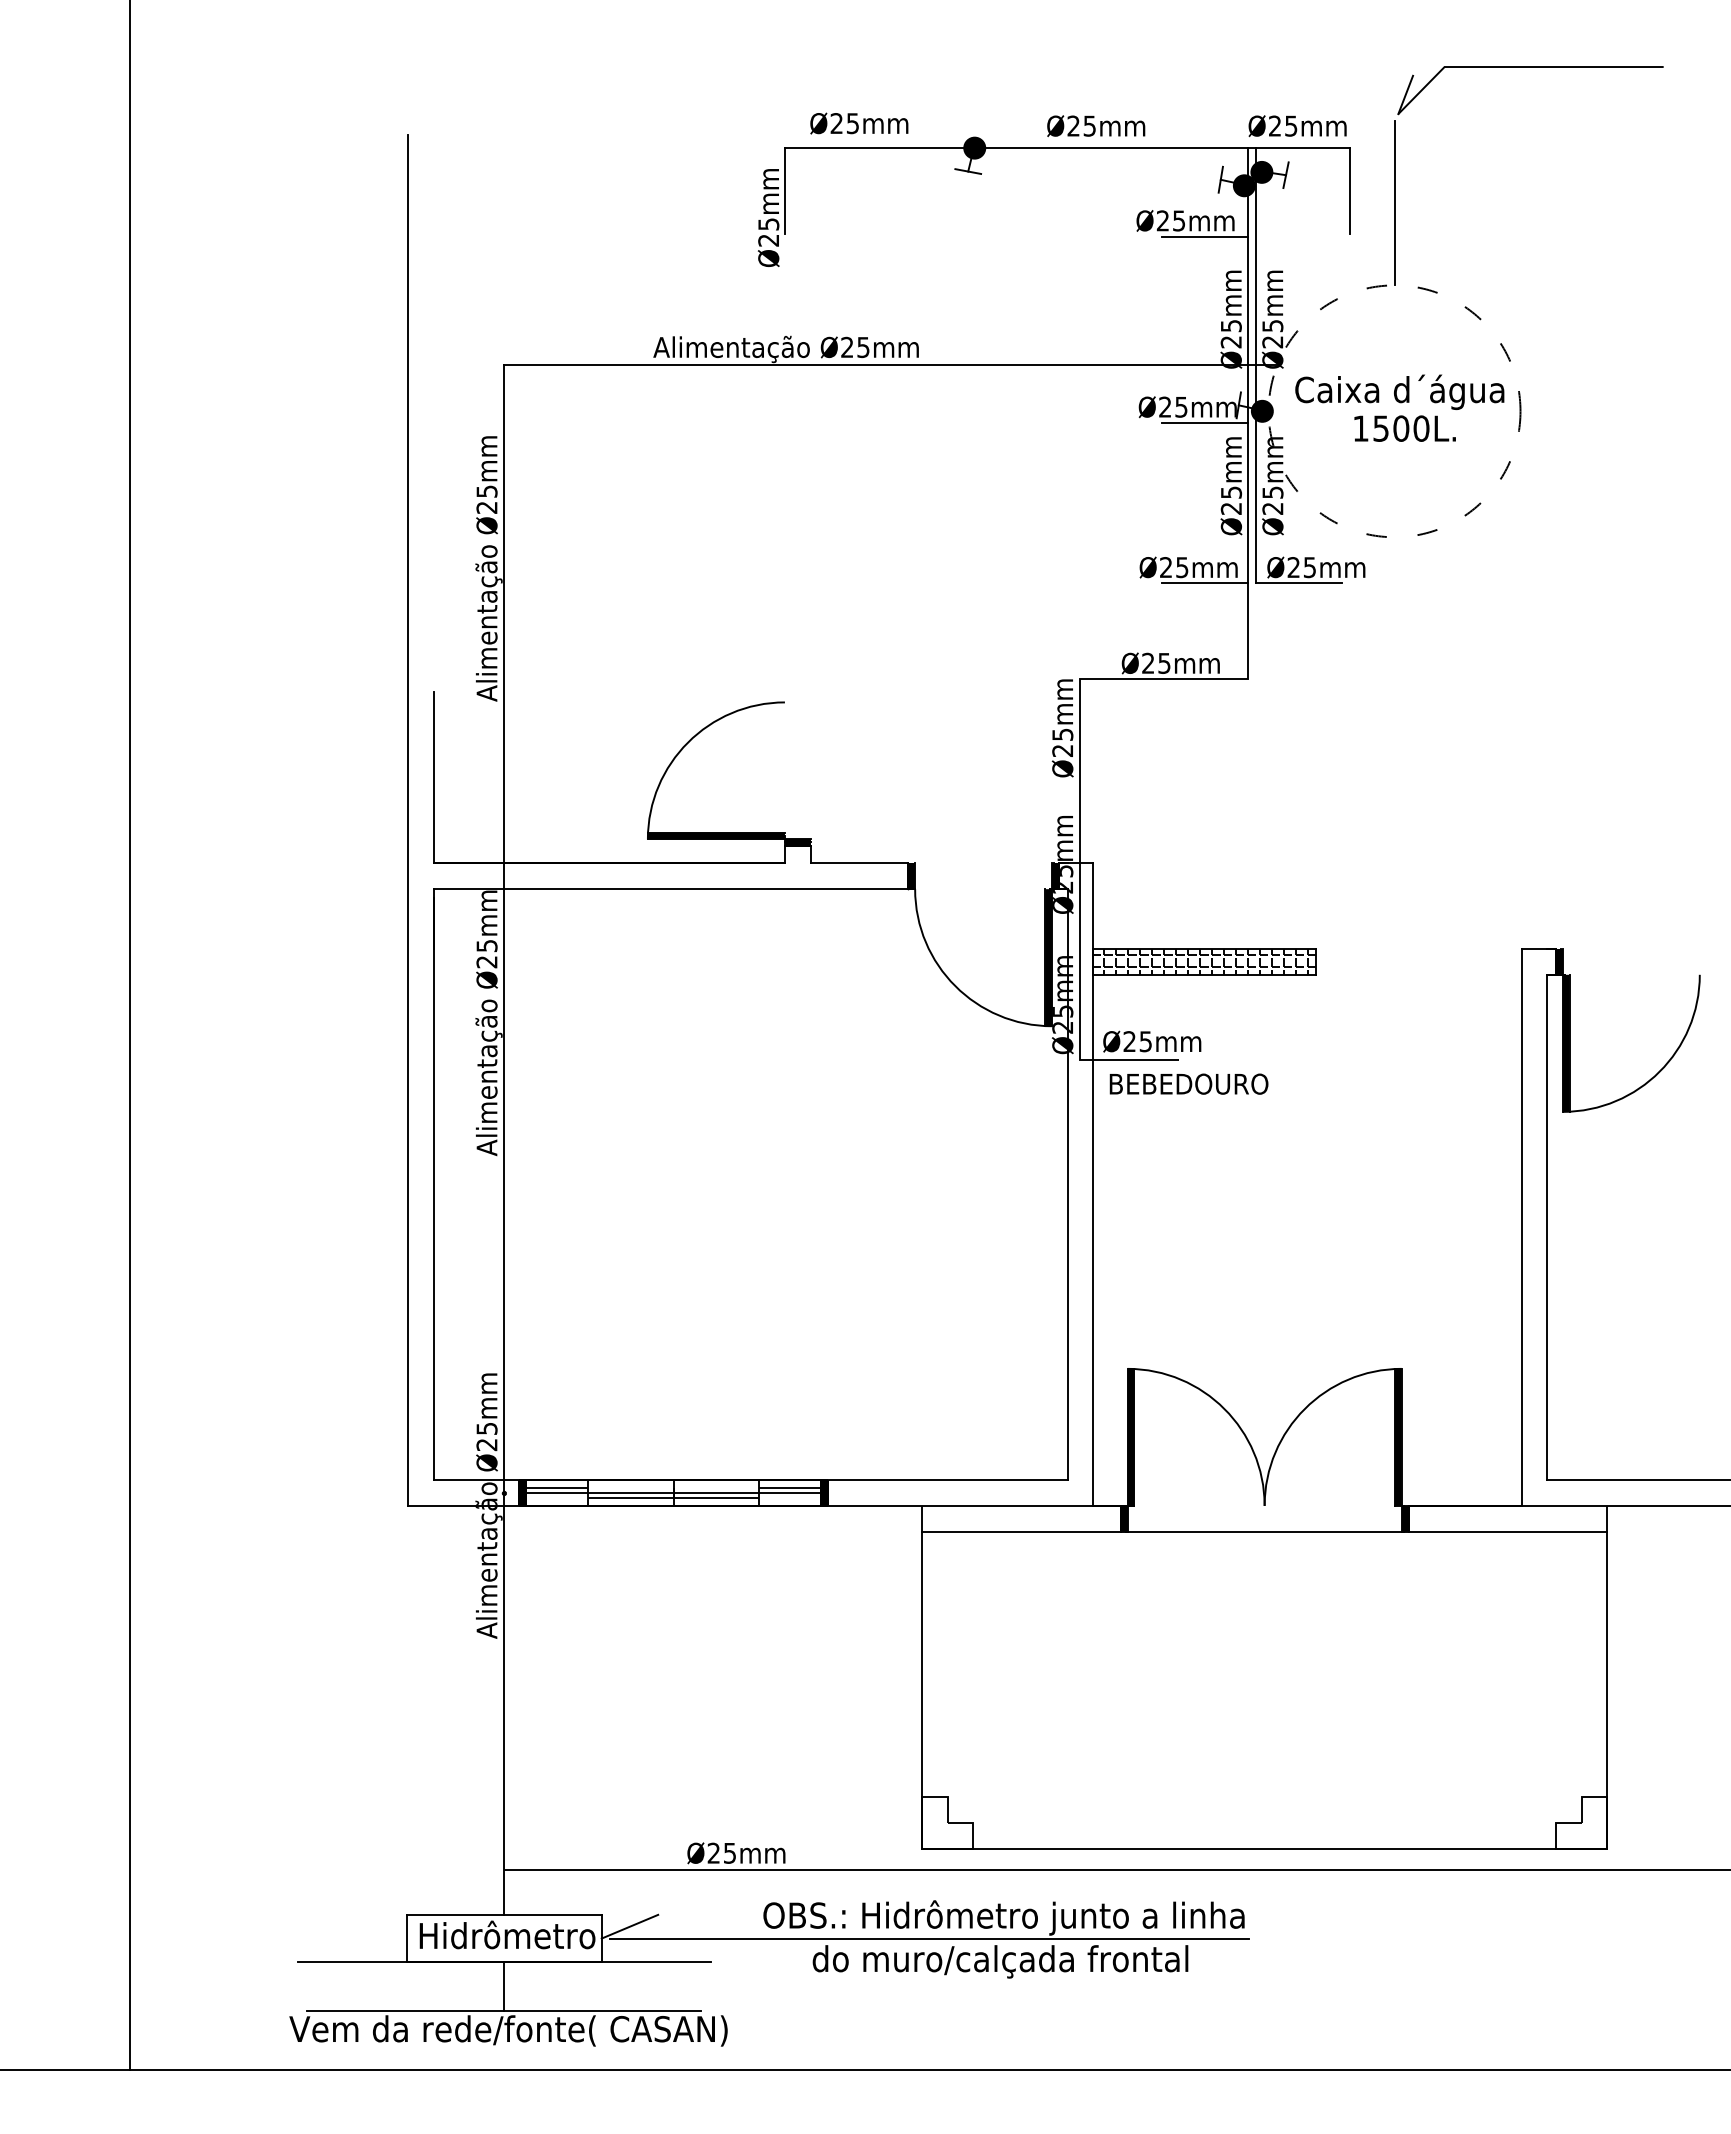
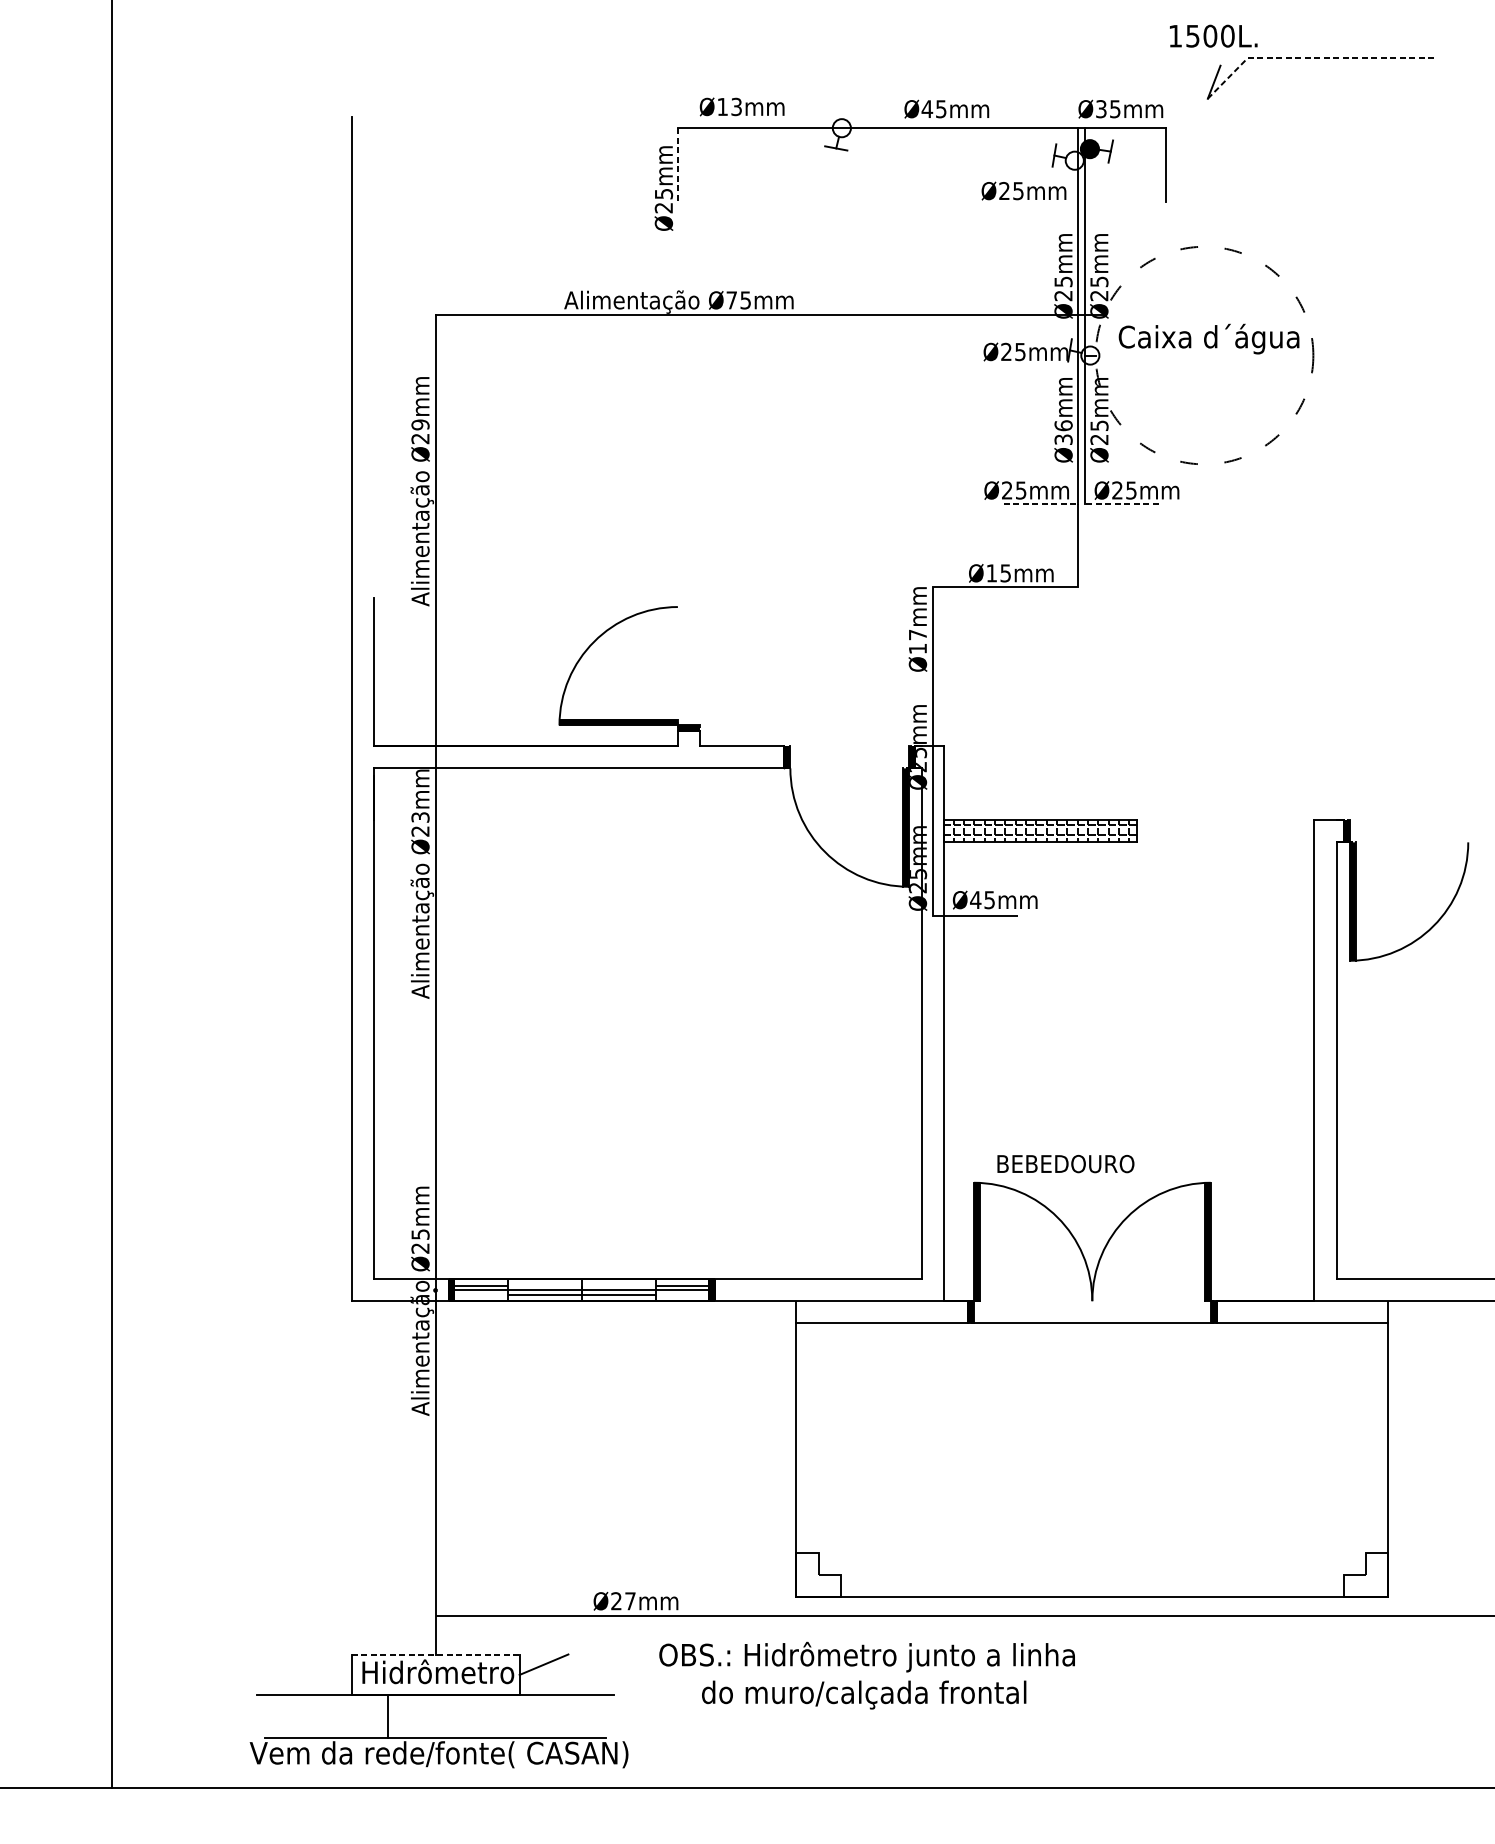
line: (1521, 67) -> (1314, 58), solid -> dashed
text: (844, 123) -> (729, 106), Ø25mm -> Ø13mm
text: (1073, 125) -> (927, 108), Ø25mm -> Ø45mm
text: (1275, 125) -> (1101, 108), Ø25mm -> Ø35mm
fill: (974, 147) -> (841, 127), removed
fill: (1244, 185) -> (1074, 160), removed
line: (784, 191) -> (677, 165), solid -> dashed
line: (1394, 203) -> (1204, 176), removed
line: (1204, 236) -> (1040, 204), removed
text: (847, 346) -> (731, 299), Ø25mm -> Ø75mm
fill: (1262, 410) -> (1090, 354), removed
line: (1204, 422) -> (1040, 365), removed
text: (1404, 428) -> (1213, 36), moved
text: (486, 491) -> (420, 424), Ø25mm -> Ø29mm
text: (1231, 500) -> (1063, 432), Ø25mm -> Ø36mm
line: (1204, 583) -> (1040, 504), solid -> dashed
line: (1298, 583) -> (1121, 504), solid -> dashed
text: (1148, 662) -> (991, 572), Ø25mm -> Ø15mm
text: (1062, 742) -> (917, 641), Ø25mm -> Ø17mm
text: (486, 945) -> (420, 817), Ø25mm -> Ø23mm
text: (1129, 1041) -> (975, 899), Ø25mm -> Ø45mm
text: (1188, 1083) -> (1065, 1163), moved
text: (729, 1853) -> (630, 1601), Ø25mm -> Ø27mm
line: (504, 1915) -> (435, 1655), solid -> dashed
line: (929, 1938) -> (802, 1674), removed
line: (504, 1986) -> (388, 1716), moved

